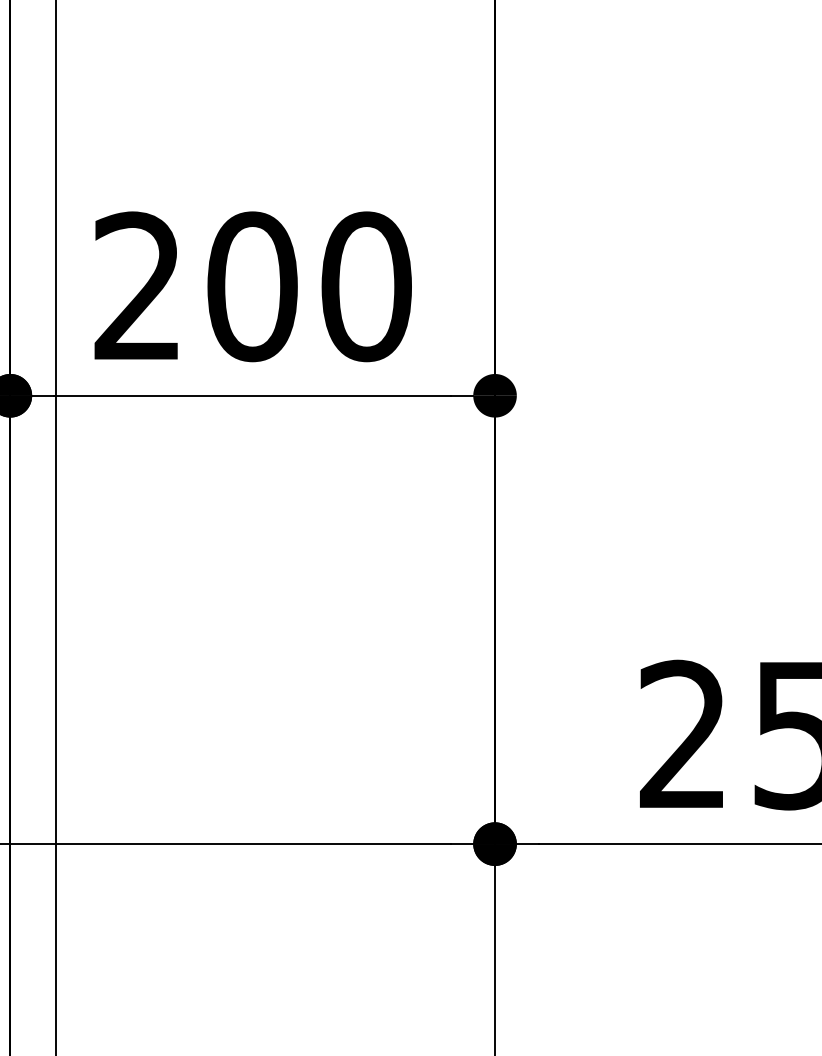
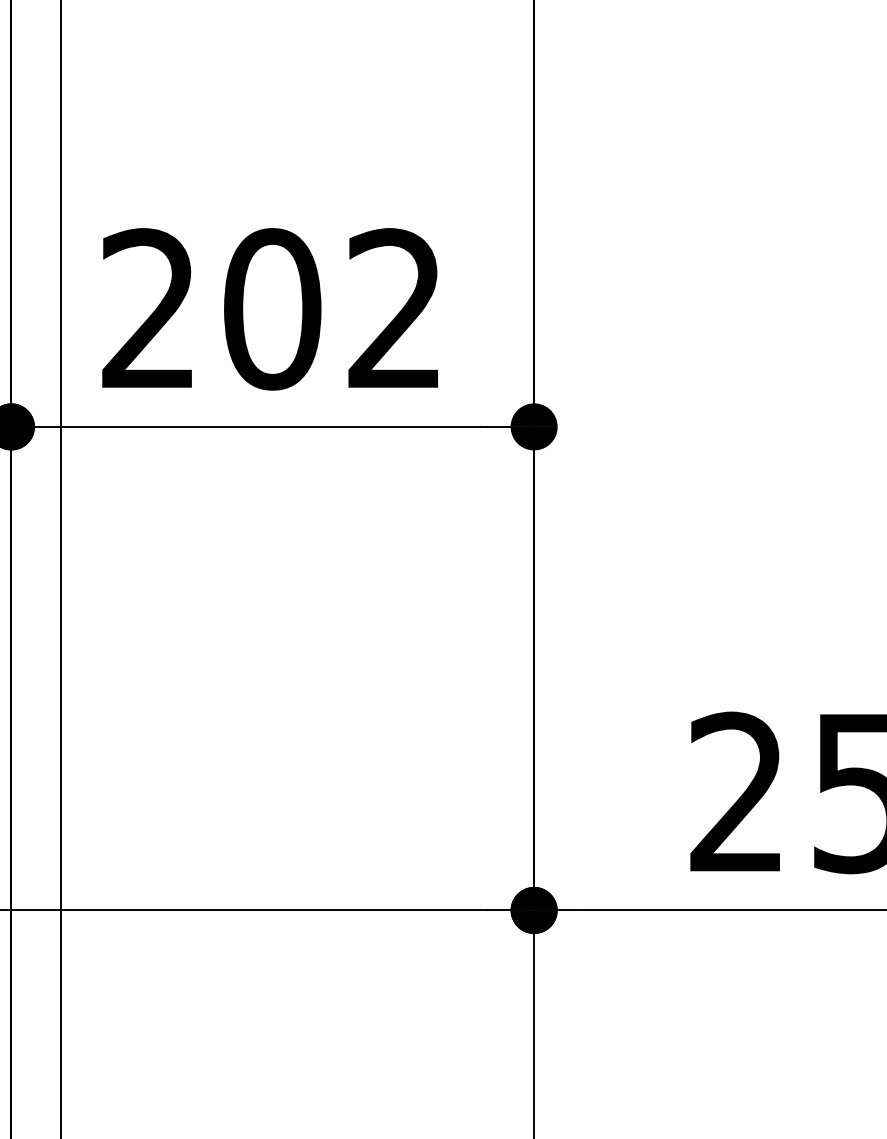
text: (366, 286) -> (395, 309), 200 -> 202

